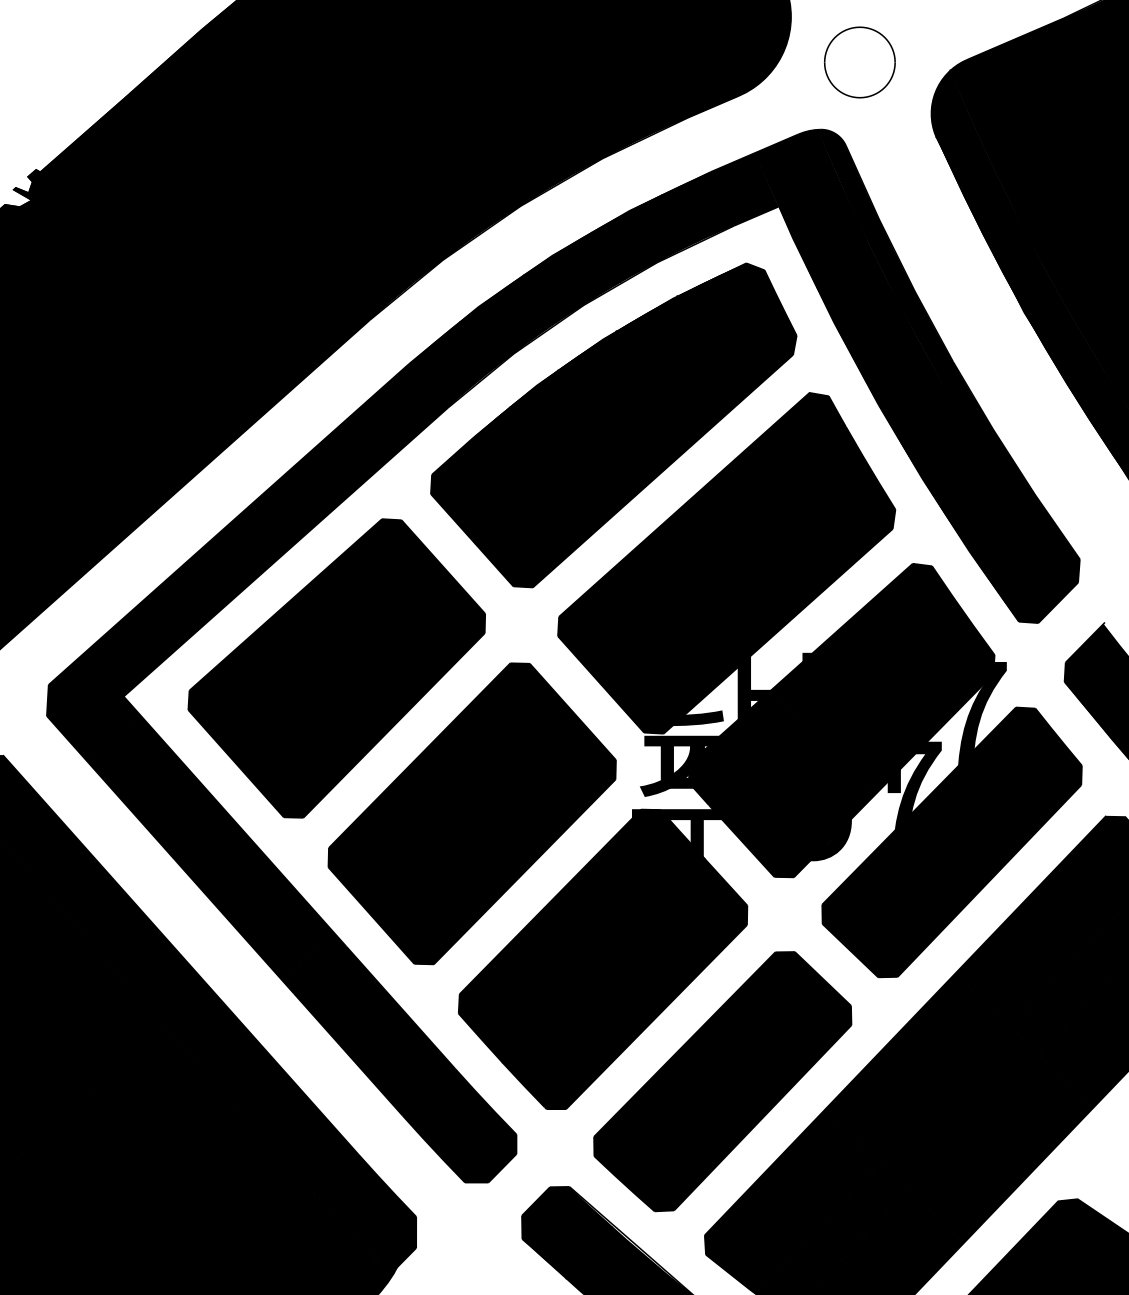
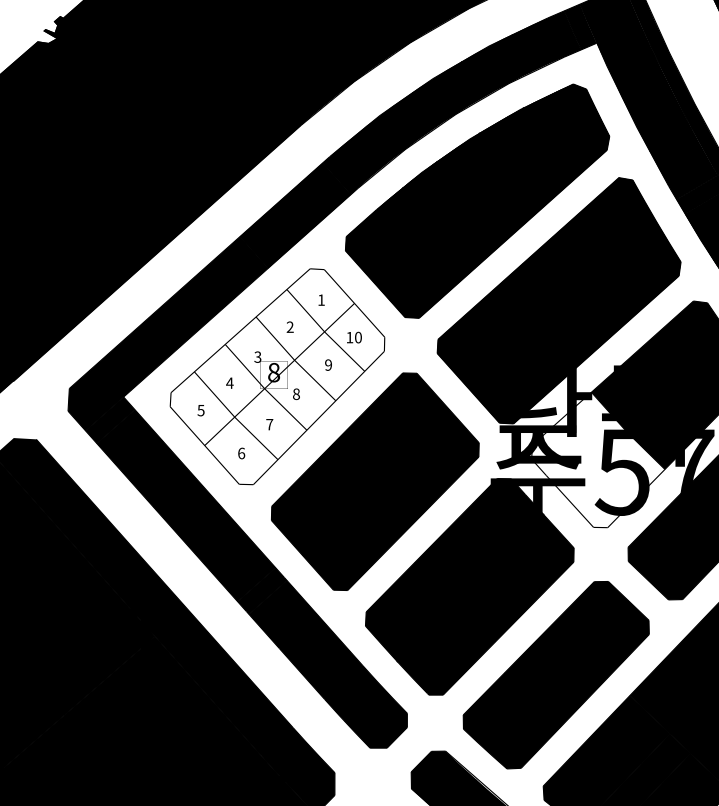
fill: (336, 668) -> (277, 376), removed
fill: (780, 783) -> (597, 459), removed

